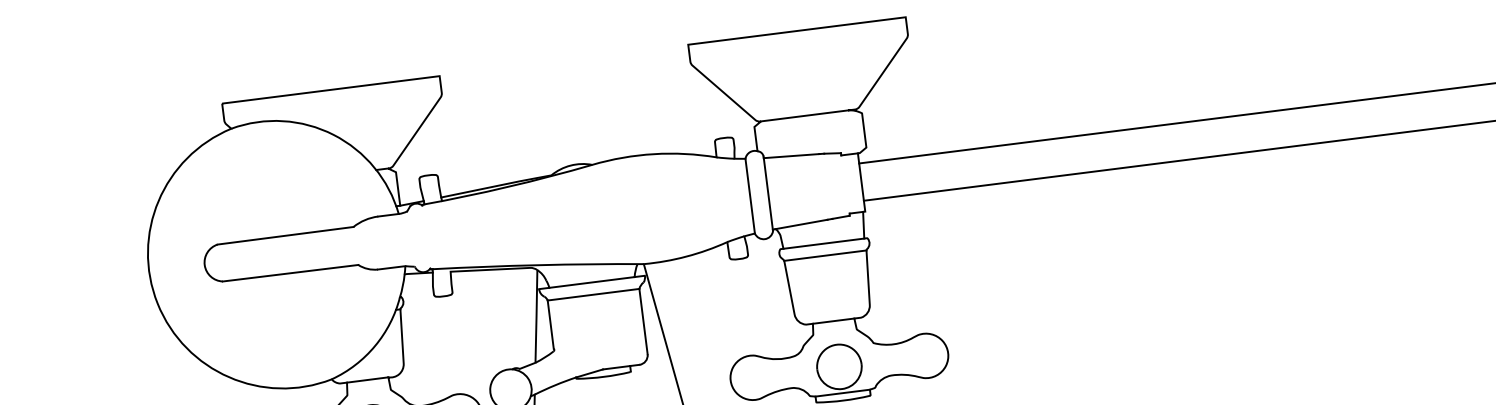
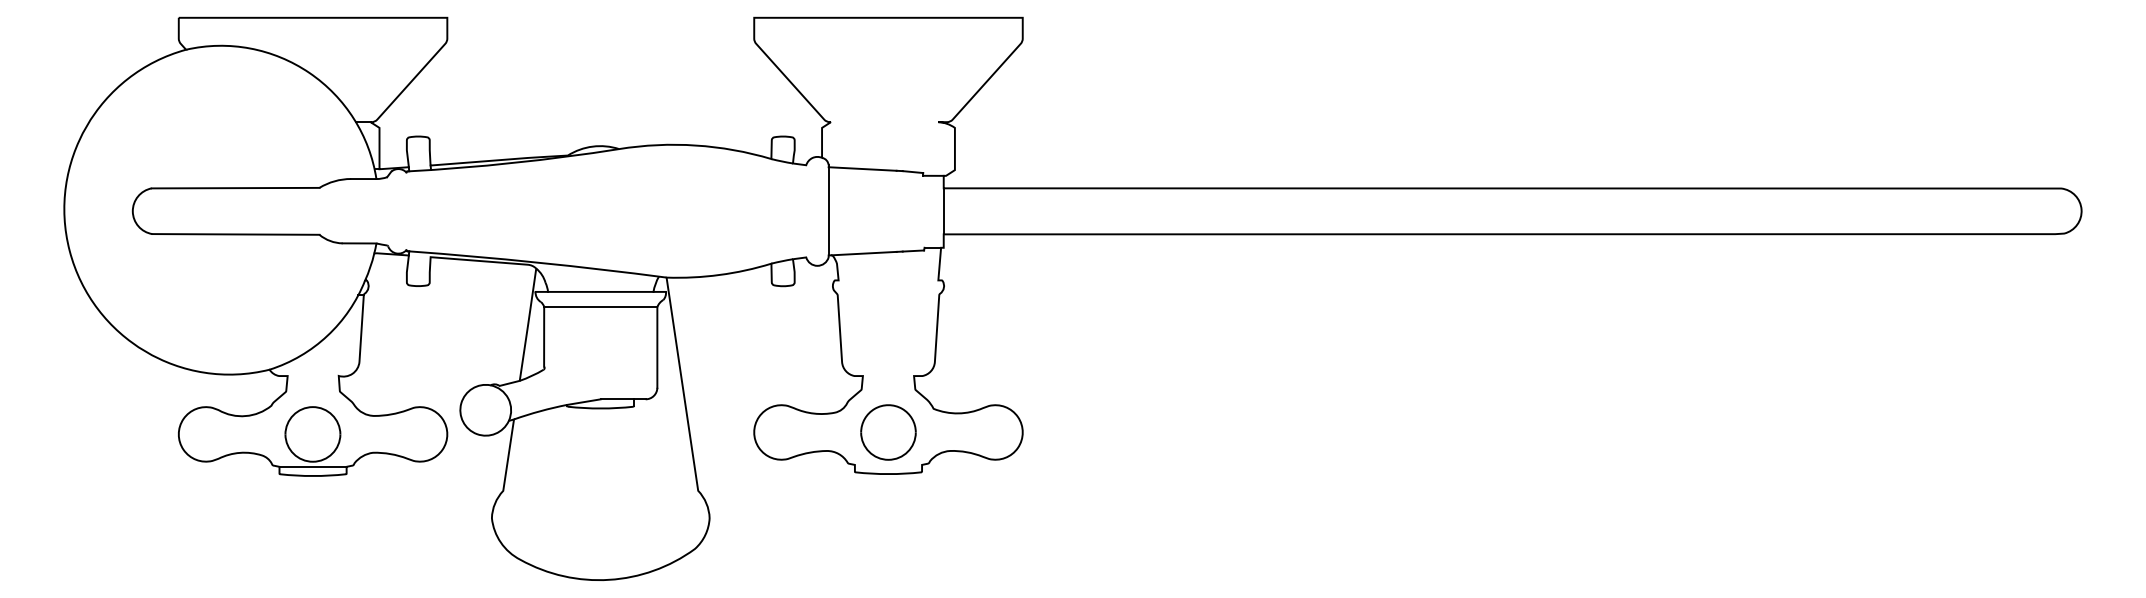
line: (804, 116) -> (884, 122), removed
line: (750, 196) -> (806, 211), removed
line: (823, 243) -> (888, 280), removed
line: (825, 255) -> (888, 295), removed
line: (833, 321) -> (888, 376), removed
line: (367, 379) -> (312, 375), removed
line: (842, 392) -> (888, 464), removed

